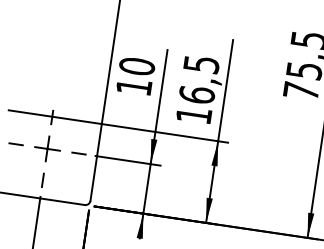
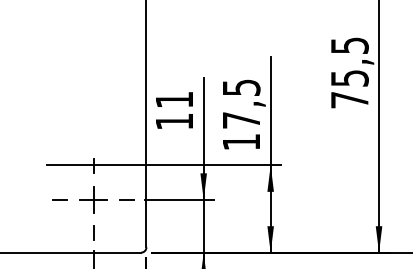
text: (137, 66) -> (174, 99), 10 -> 11
text: (197, 94) -> (241, 119), 16,5 -> 17,5

